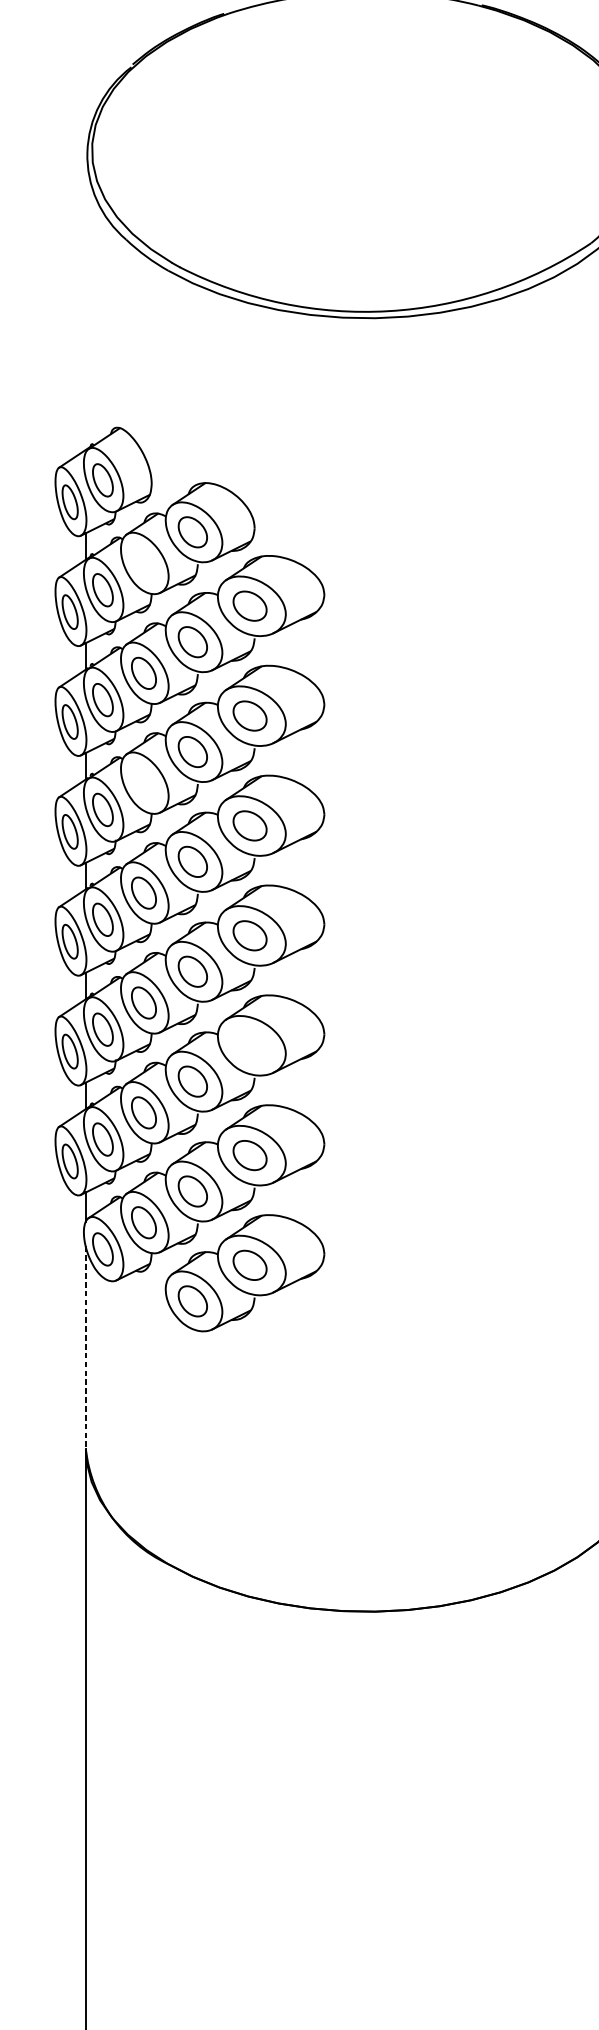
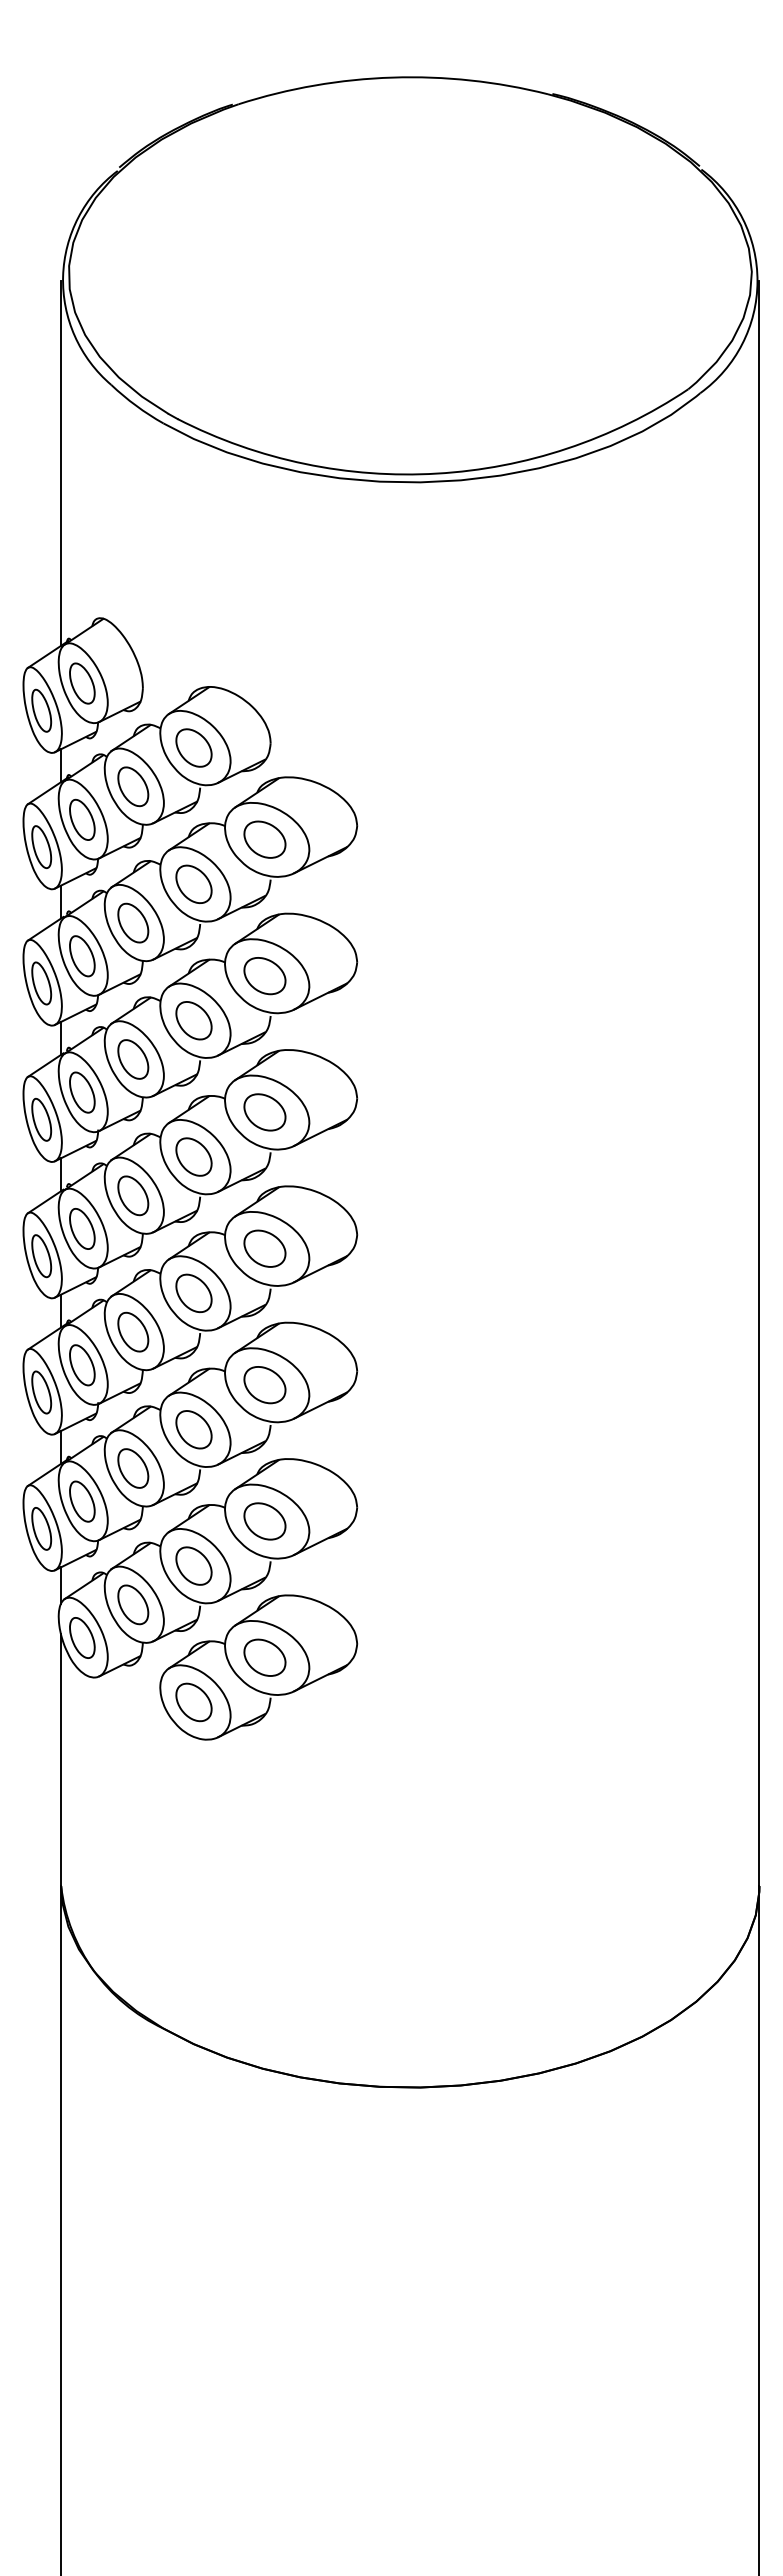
line: (86, 302) -> (61, 462), added
part: (144, 563) -> (133, 786), added
part: (144, 783) -> (133, 1059), added
part: (249, 1045) -> (264, 1385), added
line: (86, 1348) -> (61, 1760), dashed -> solid

